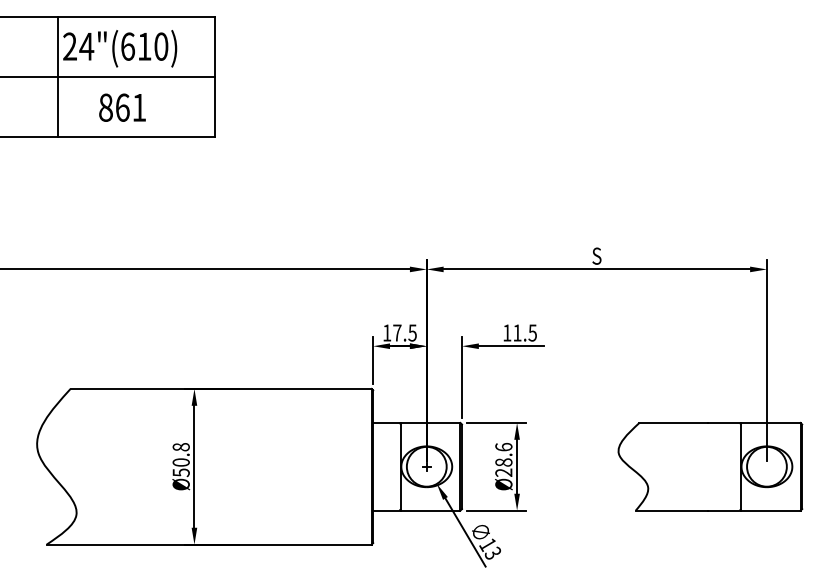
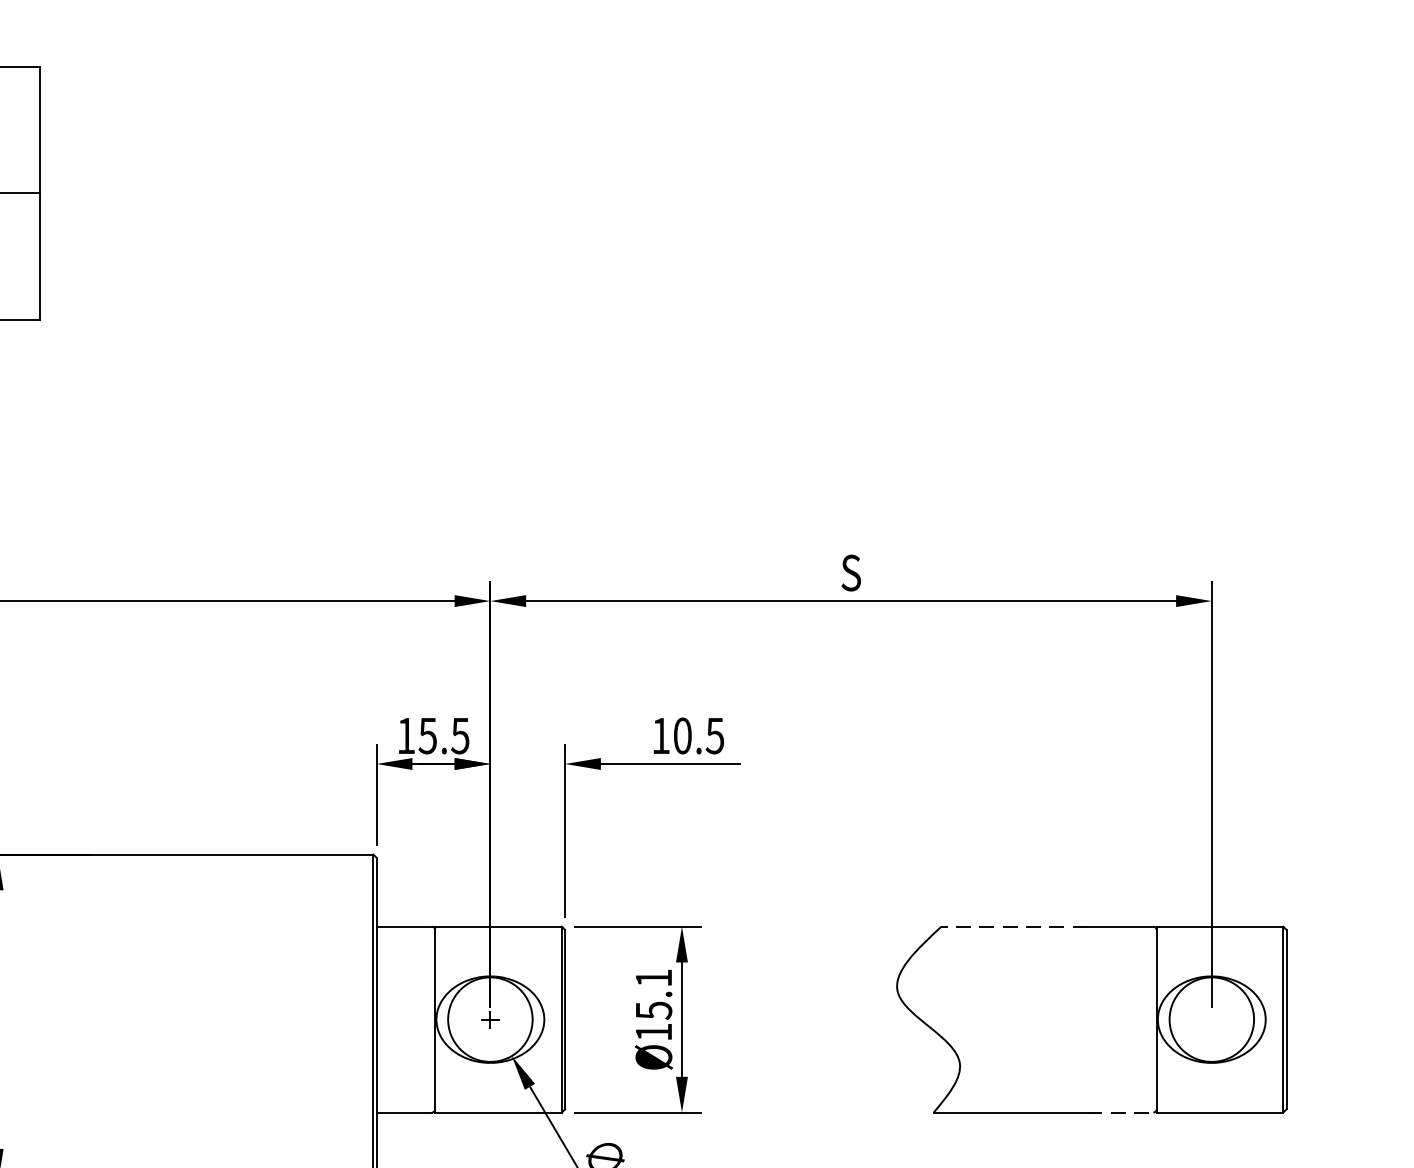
text: (397, 332) -> (428, 734), 17.5 -> 15.5
text: (517, 332) -> (682, 734), 11.5 -> 10.5
line: (673, 422) -> (1013, 925), solid -> dashed
text: (503, 459) -> (653, 1004), Ø28.6 -> Ø15.1
line: (723, 510) -> (1119, 1112), solid -> dashed

